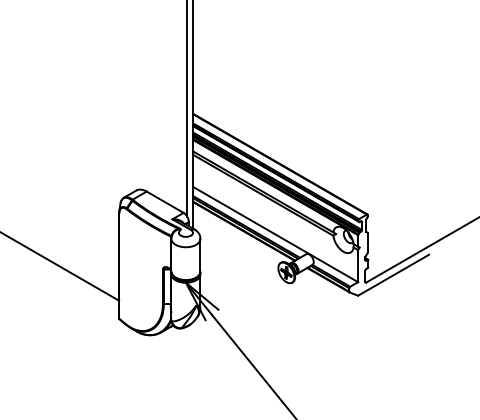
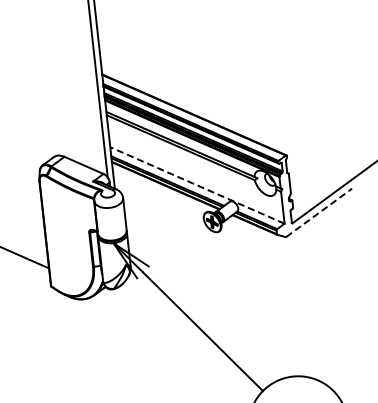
line: (275, 234) -> (197, 185), solid -> dashed
line: (393, 275) -> (319, 213), solid -> dashed

